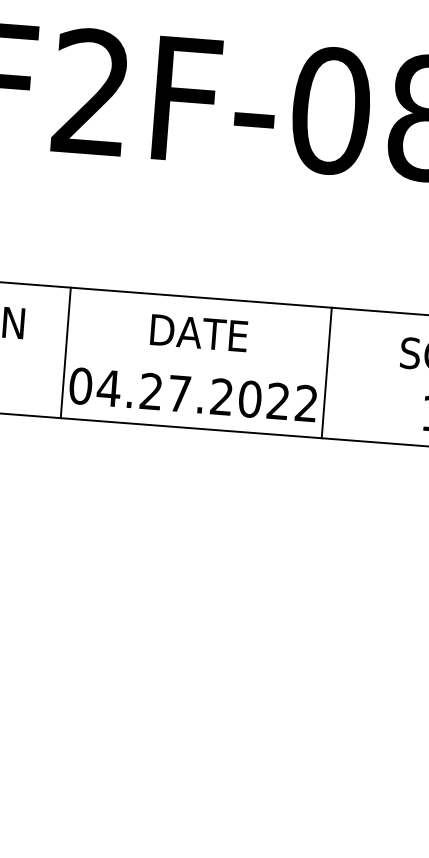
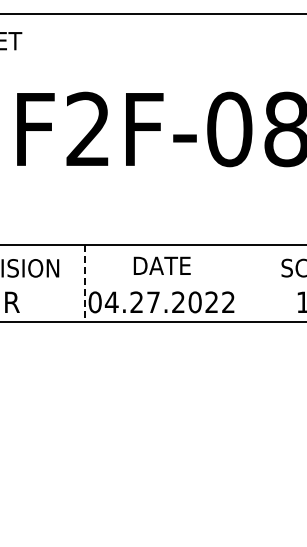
line: (65, 352) -> (84, 283), solid -> dashed
line: (325, 372) -> (238, 283), removed

